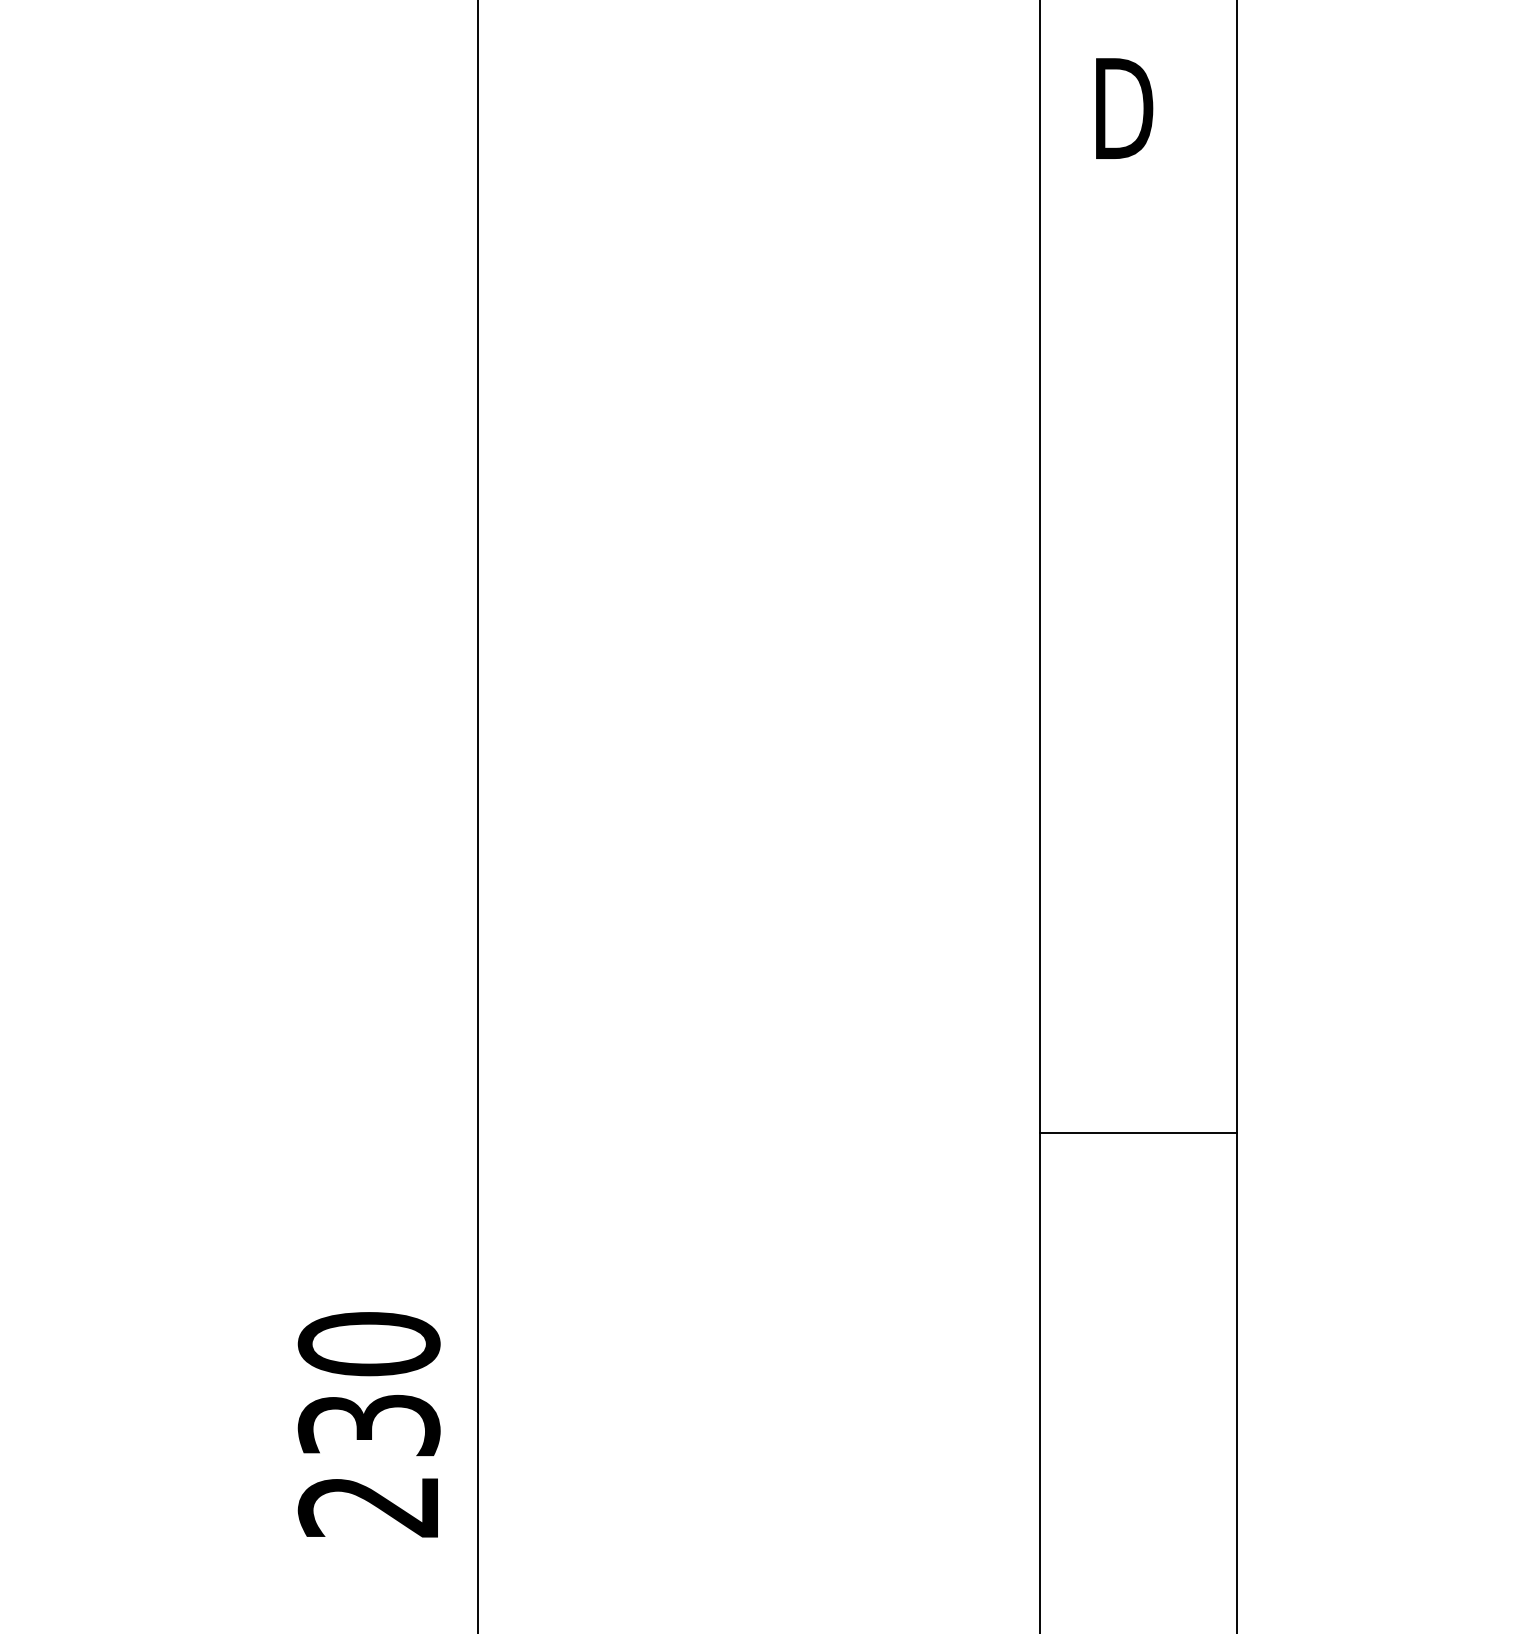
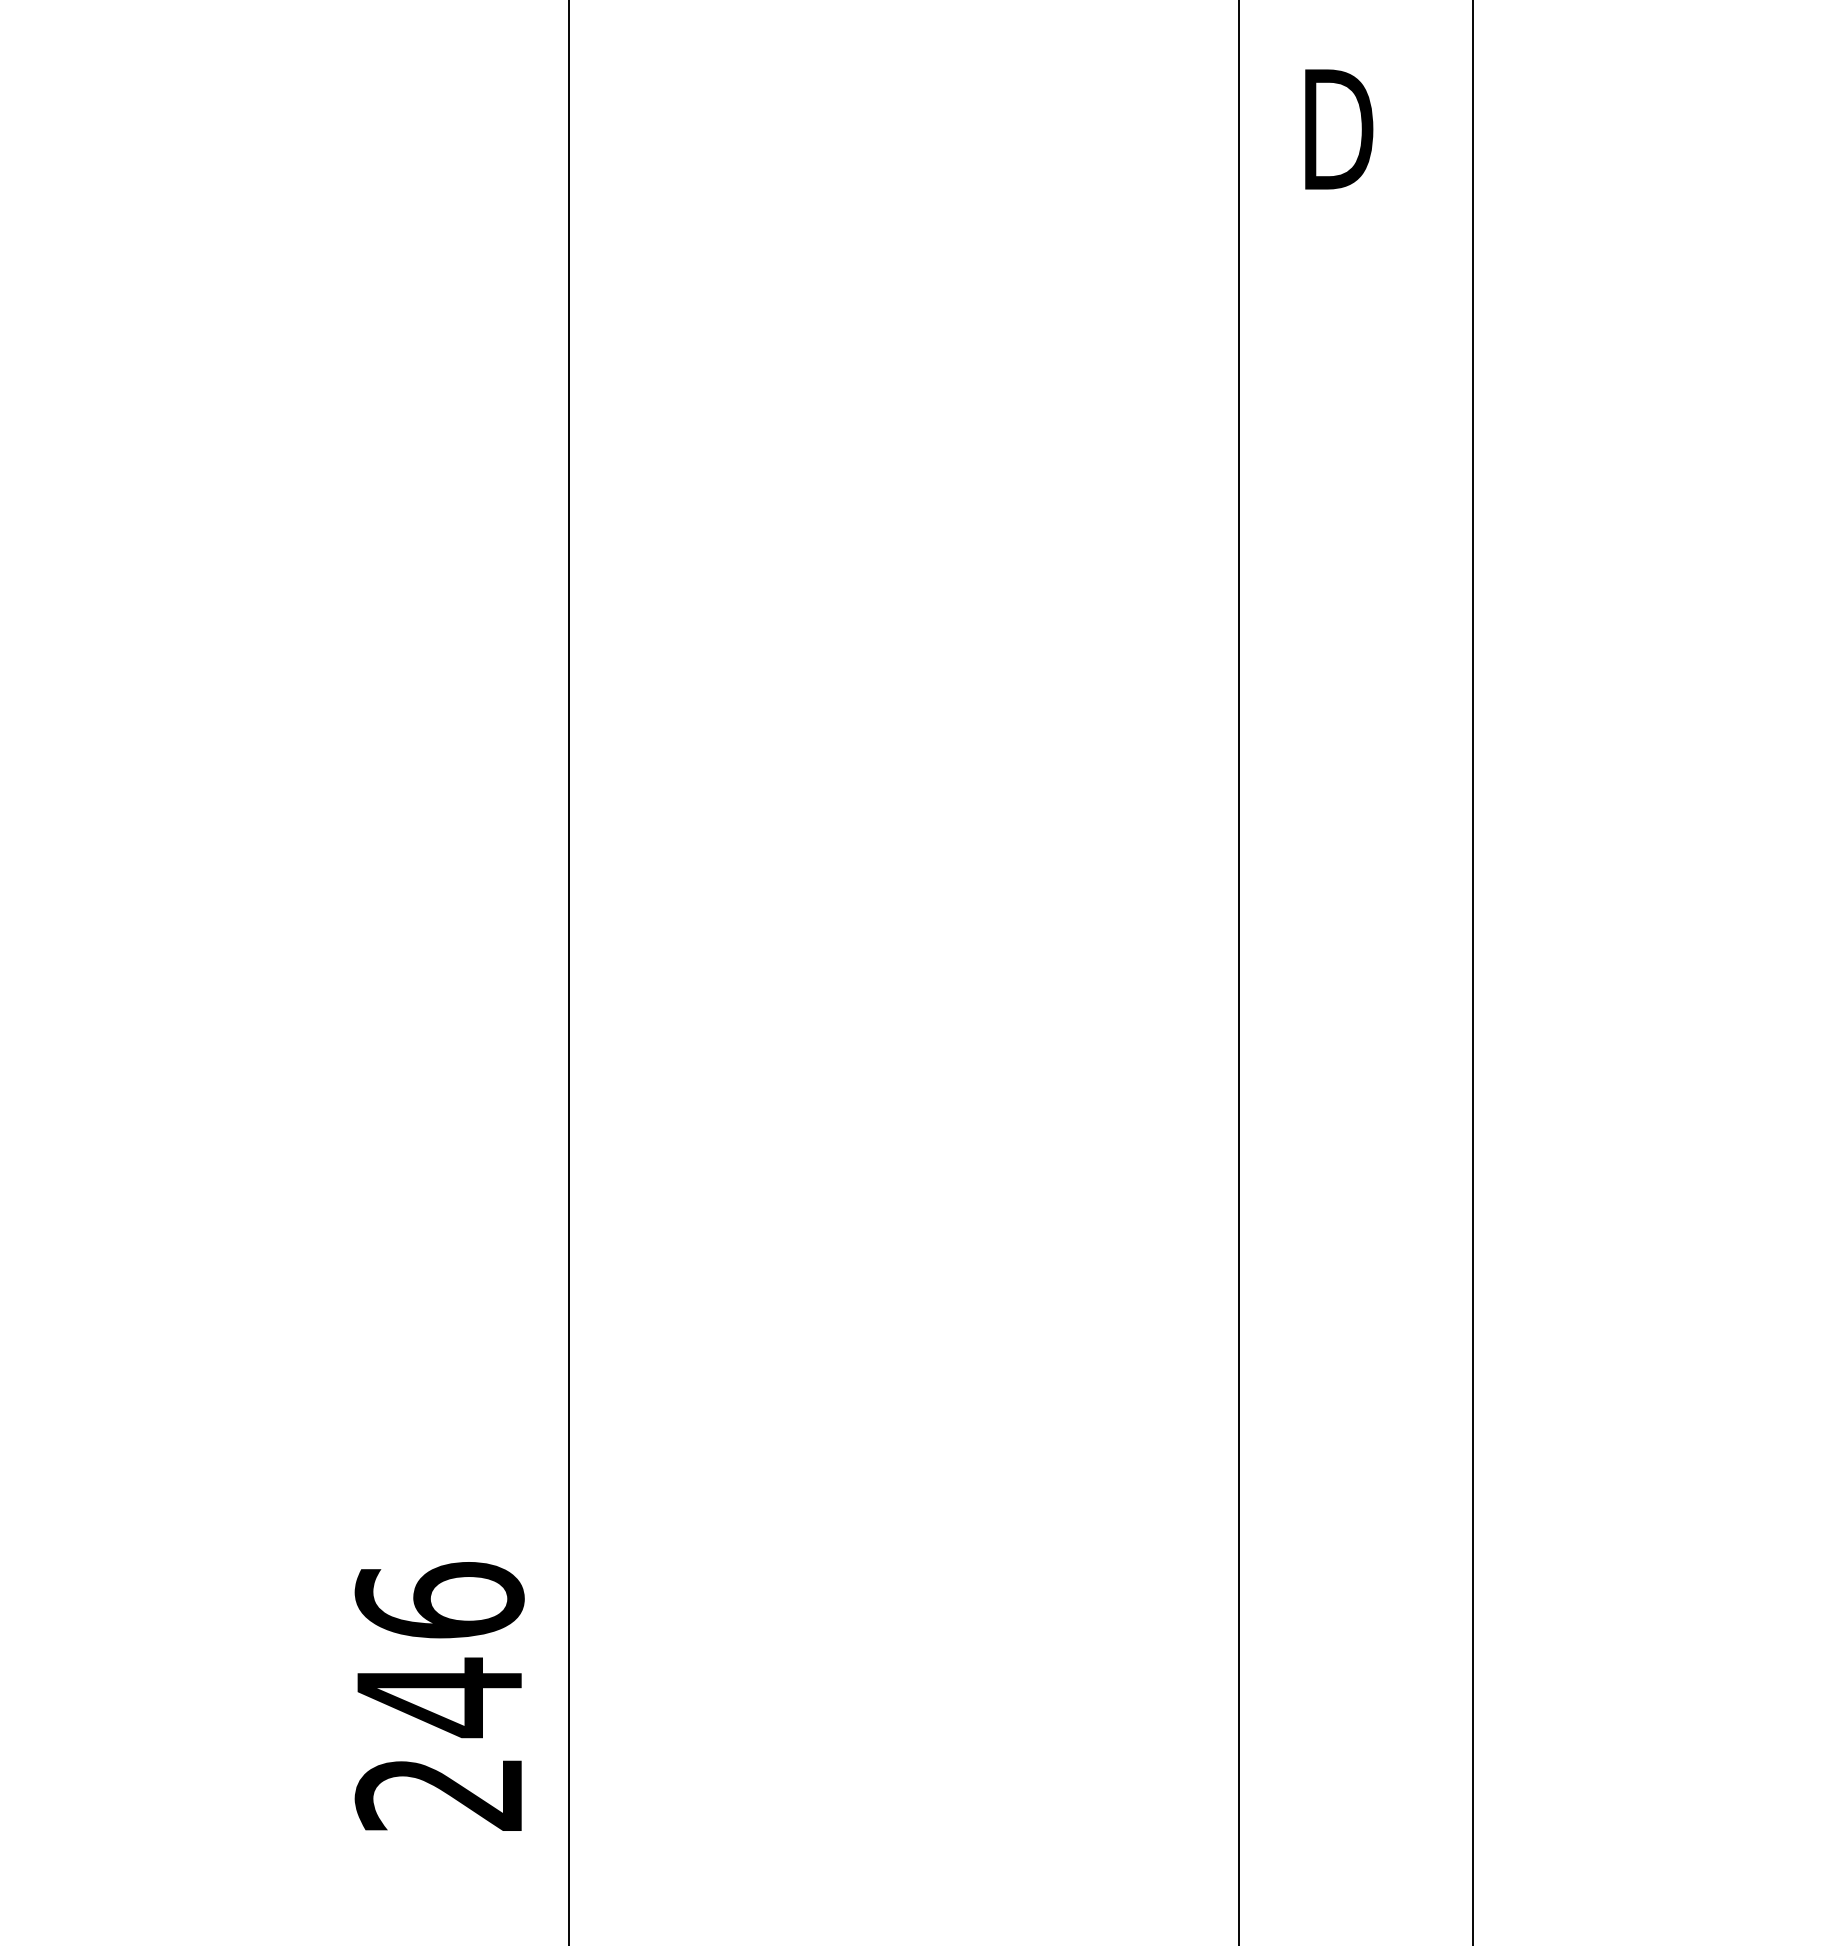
line: (1138, 1132) -> (1355, 1348), removed
text: (368, 1385) -> (438, 1649), 230 -> 246

